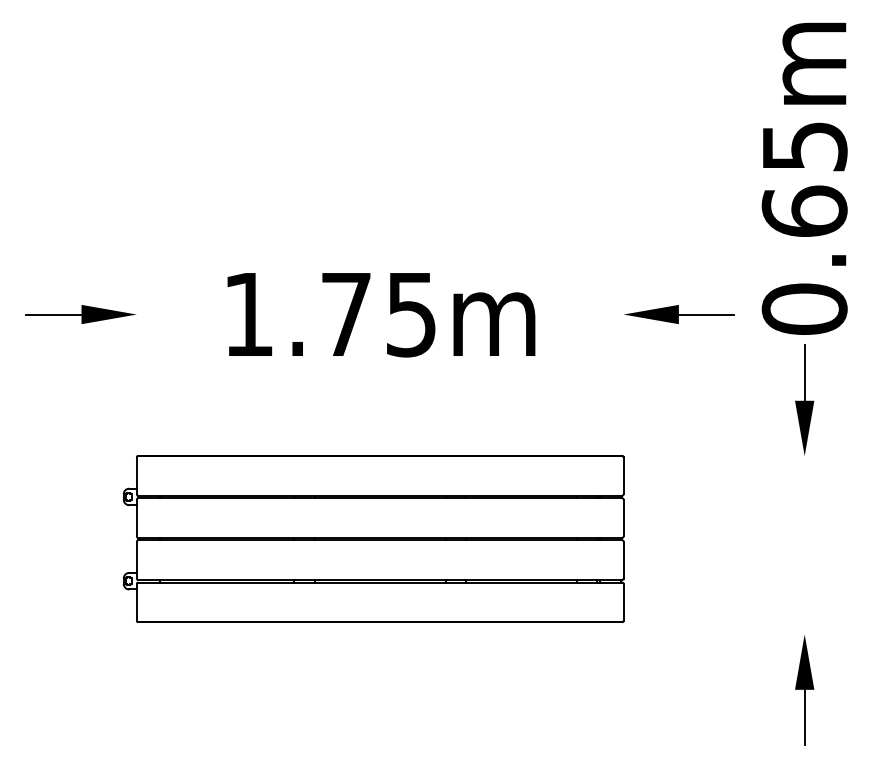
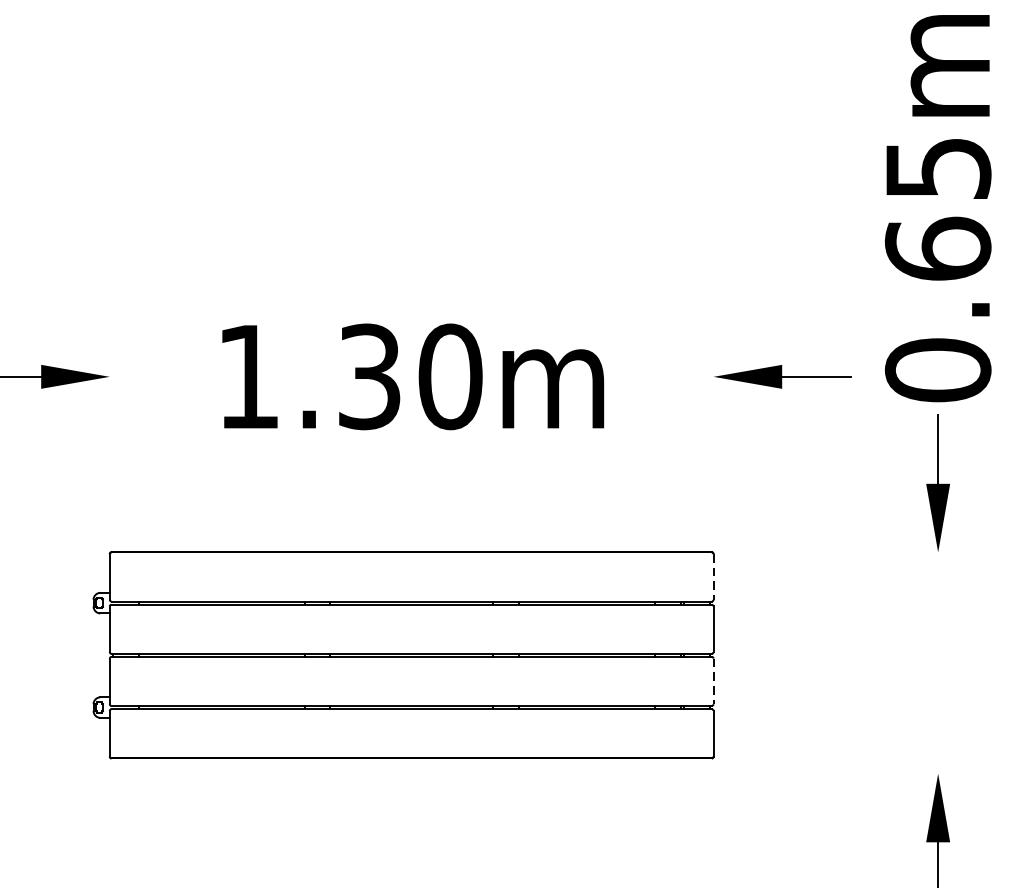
text: (379, 314) -> (410, 376), 1.75m -> 1.30m
line: (623, 476) -> (713, 577), solid -> dashed
line: (623, 560) -> (713, 681), solid -> dashed

